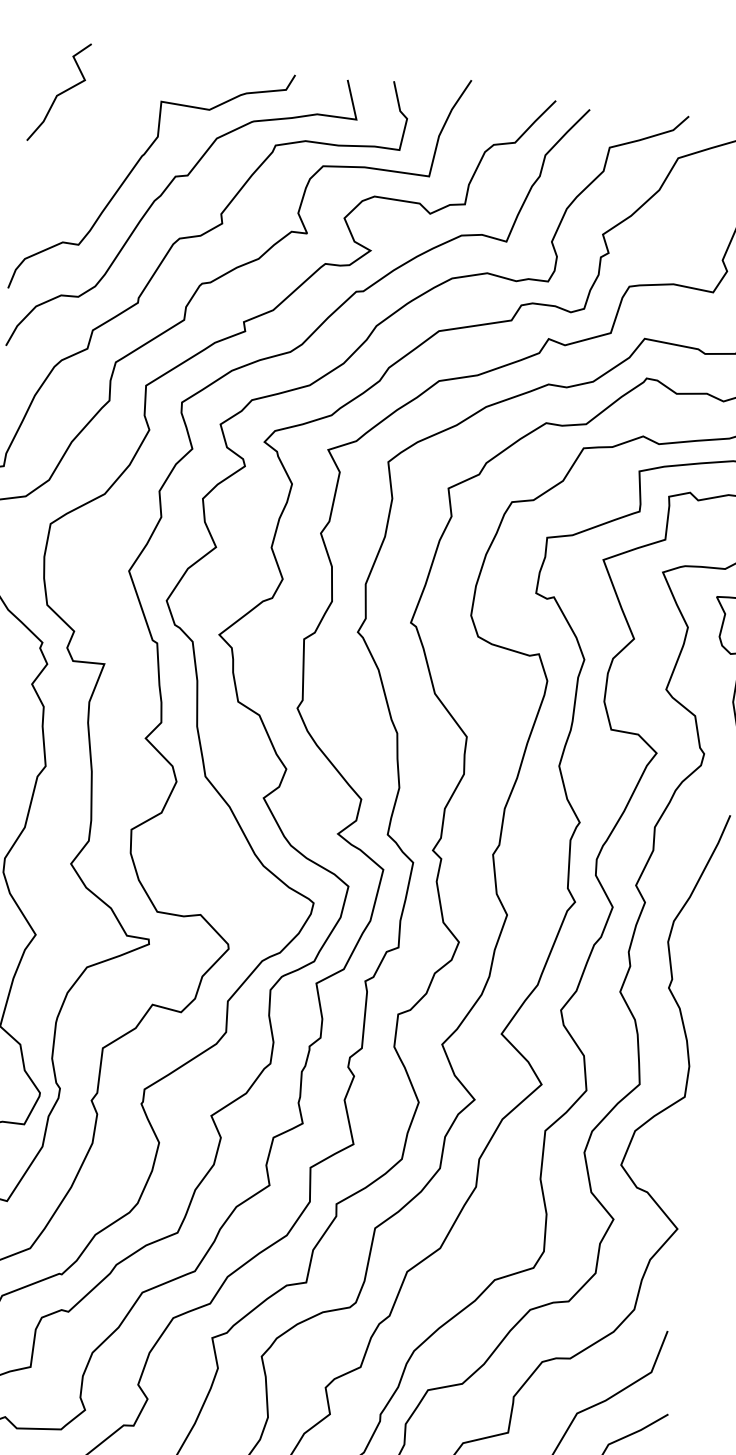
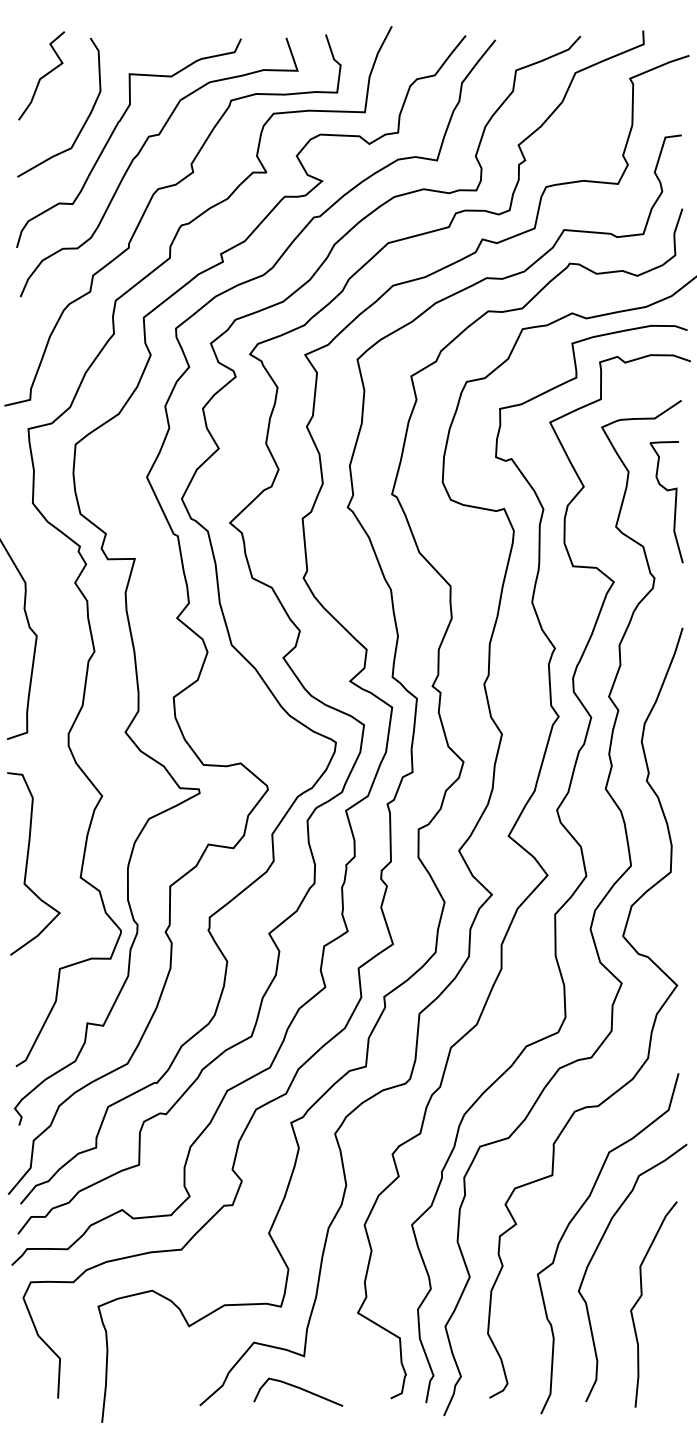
curve: (104, 149) -> (85, 120), added

